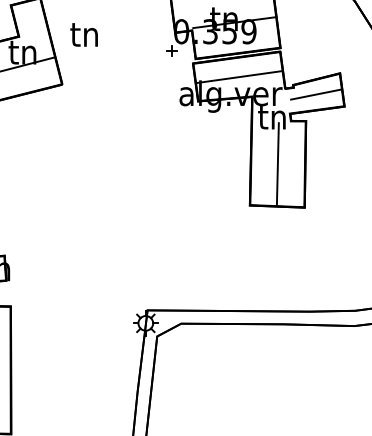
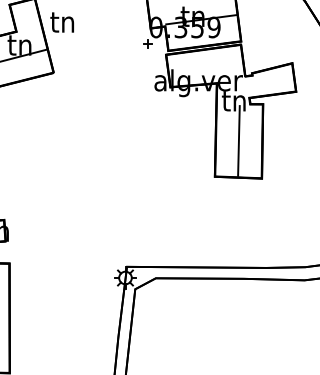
text: (83, 34) -> (61, 22), moved
line: (239, 77) -> (205, 66), removed
line: (315, 94) -> (271, 81), removed

